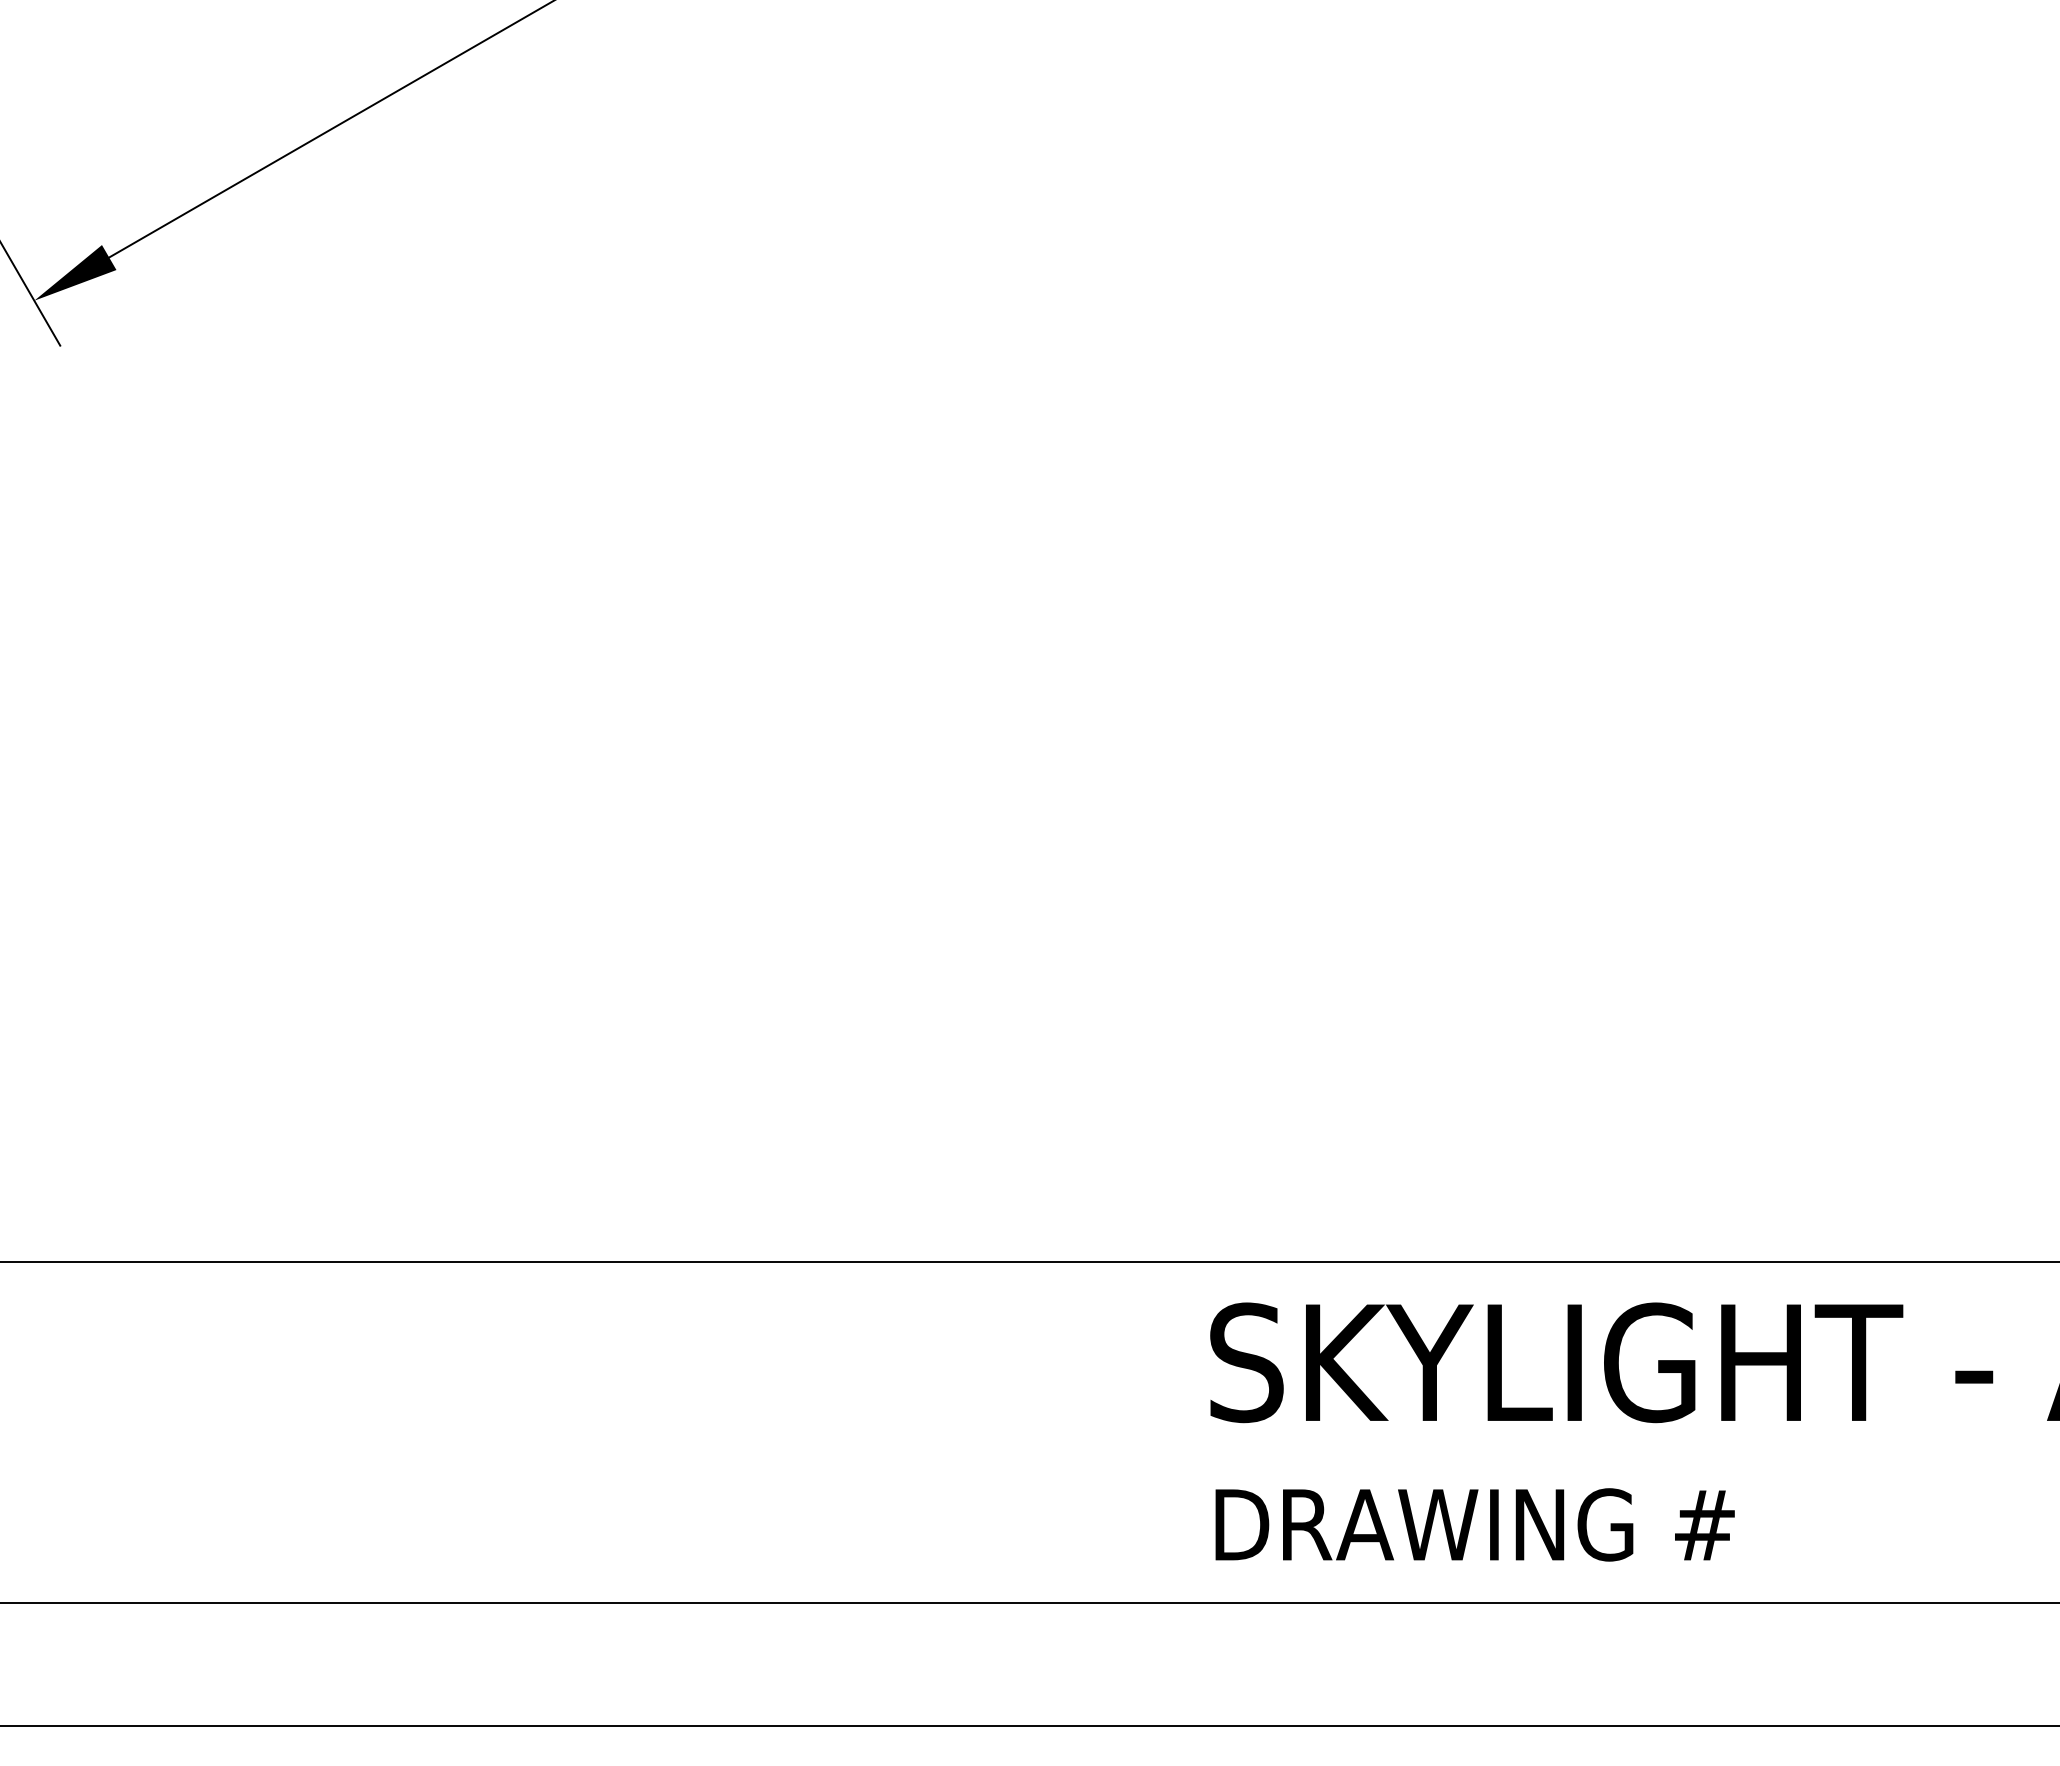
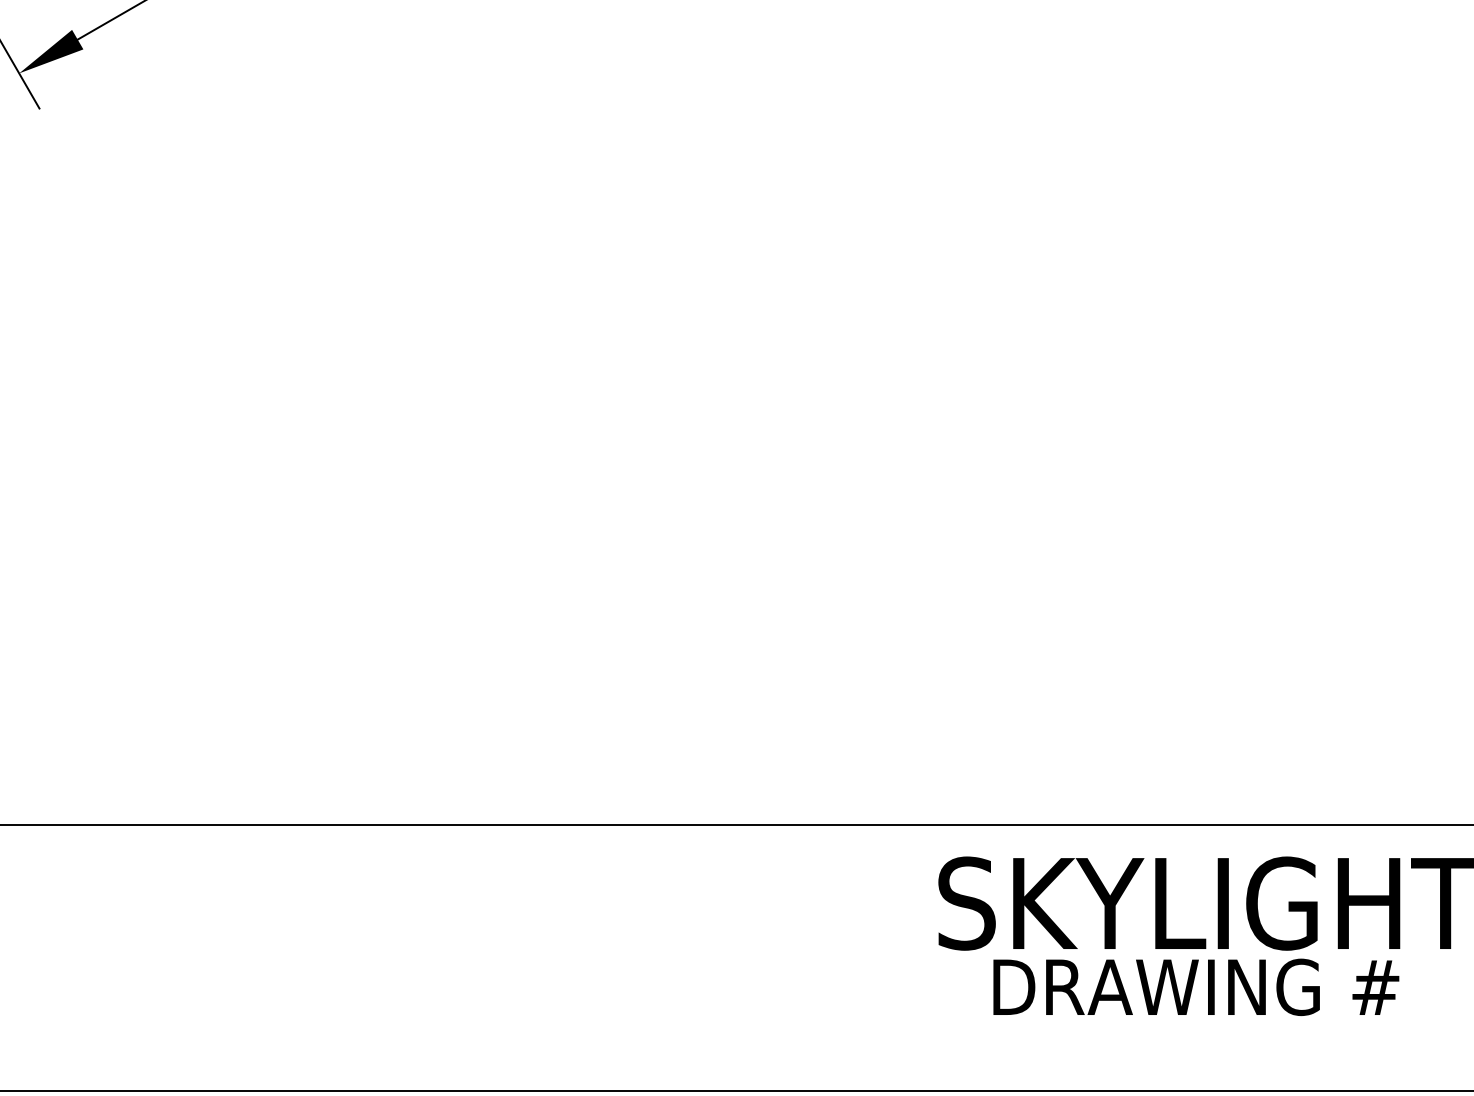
text: (1474, 1524) -> (1195, 987), moved

